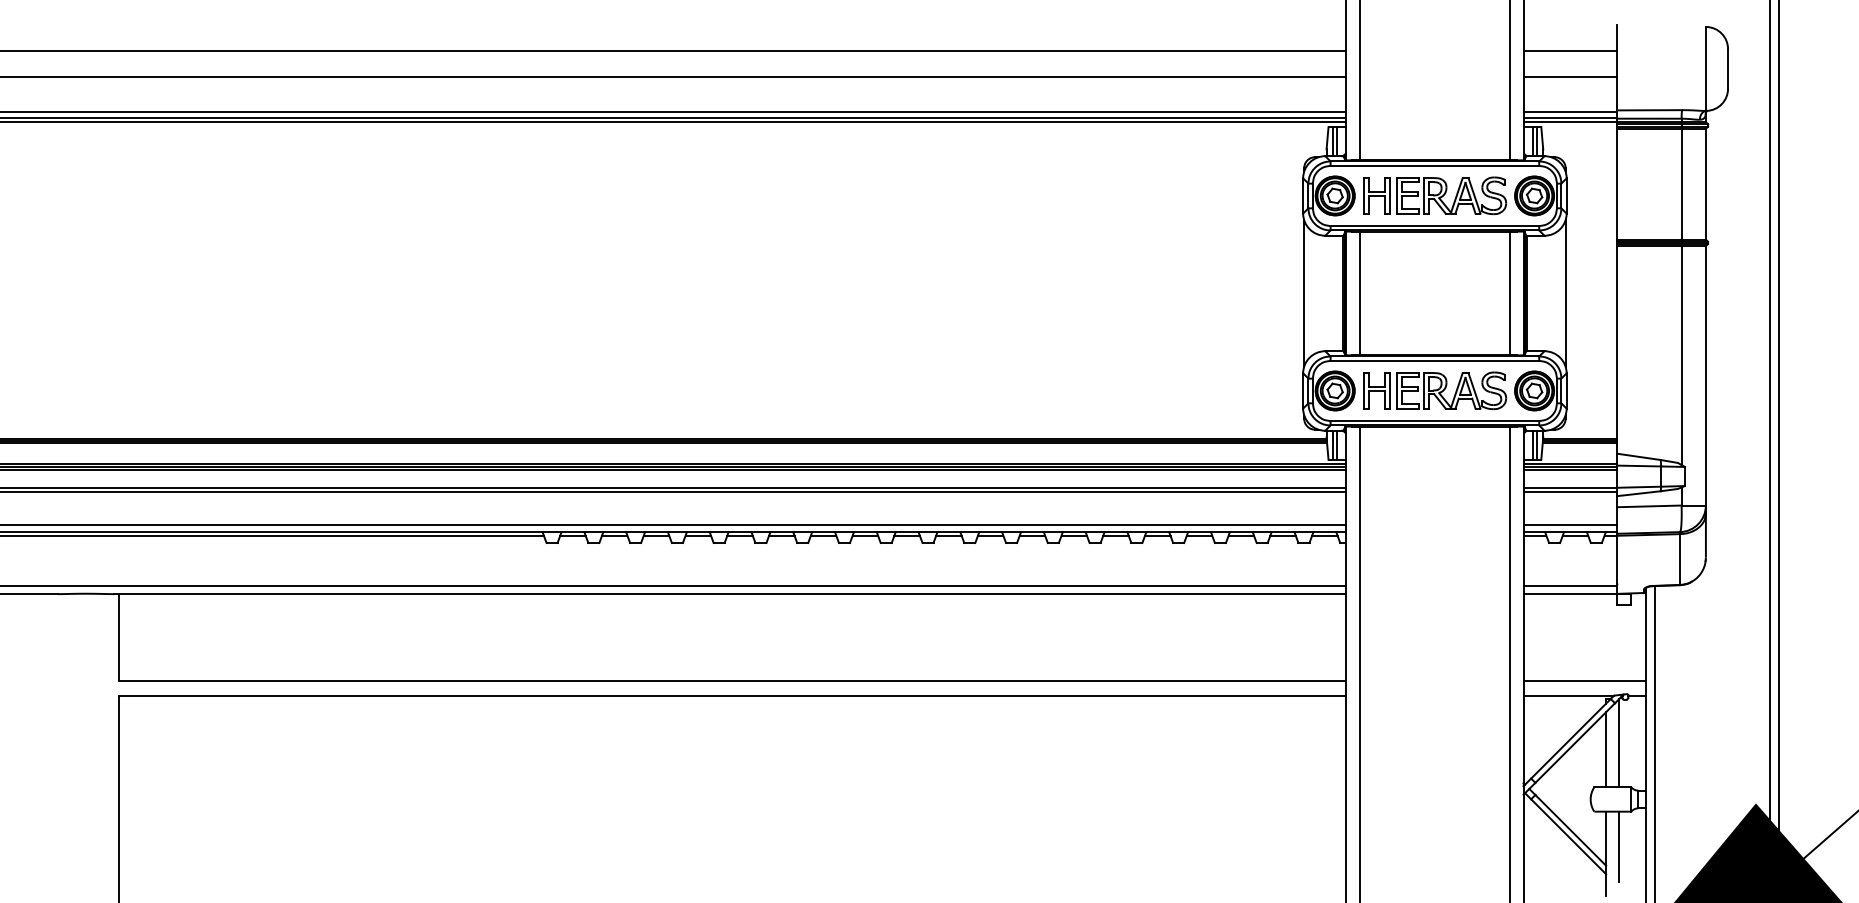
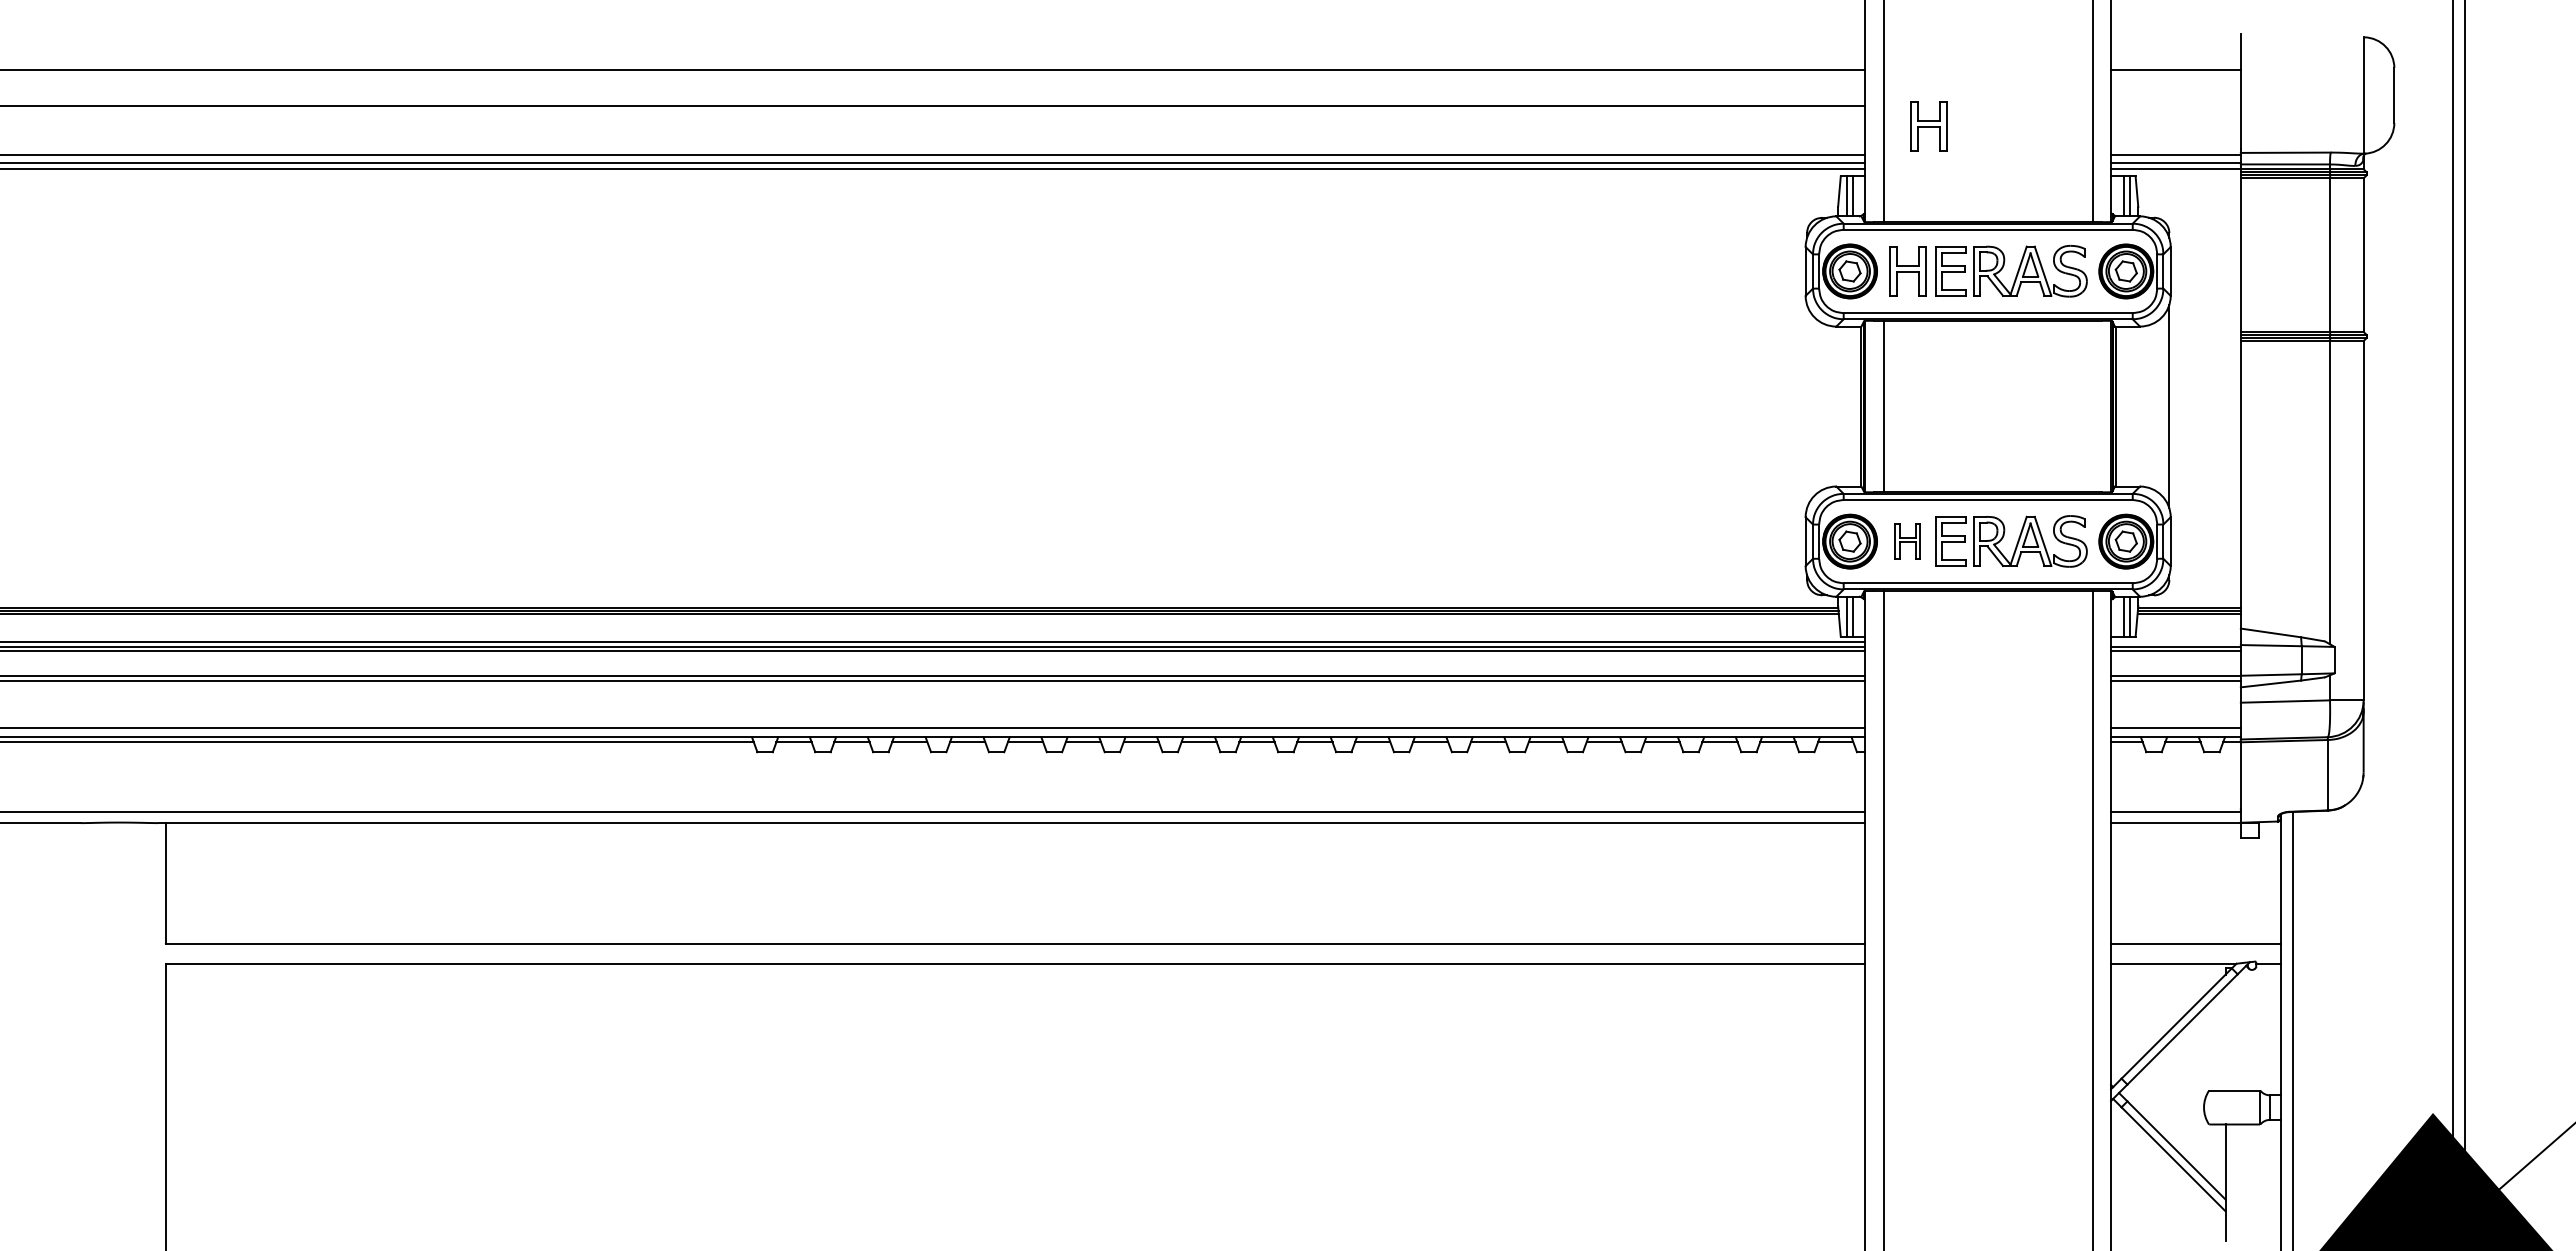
line: (1570, 76) -> (2175, 106), removed
part: (1391, 91) -> (1928, 126), added
line: (1304, 293) -> (1807, 406), removed
line: (1510, 293) -> (2092, 406), removed
part: (1376, 390) -> (1907, 541), size x0.7
line: (1570, 463) -> (2175, 642), removed
line: (1619, 743) -> (2243, 1029), removed
line: (1606, 749) -> (2225, 1038), removed
line: (1619, 847) -> (2243, 1173), removed

